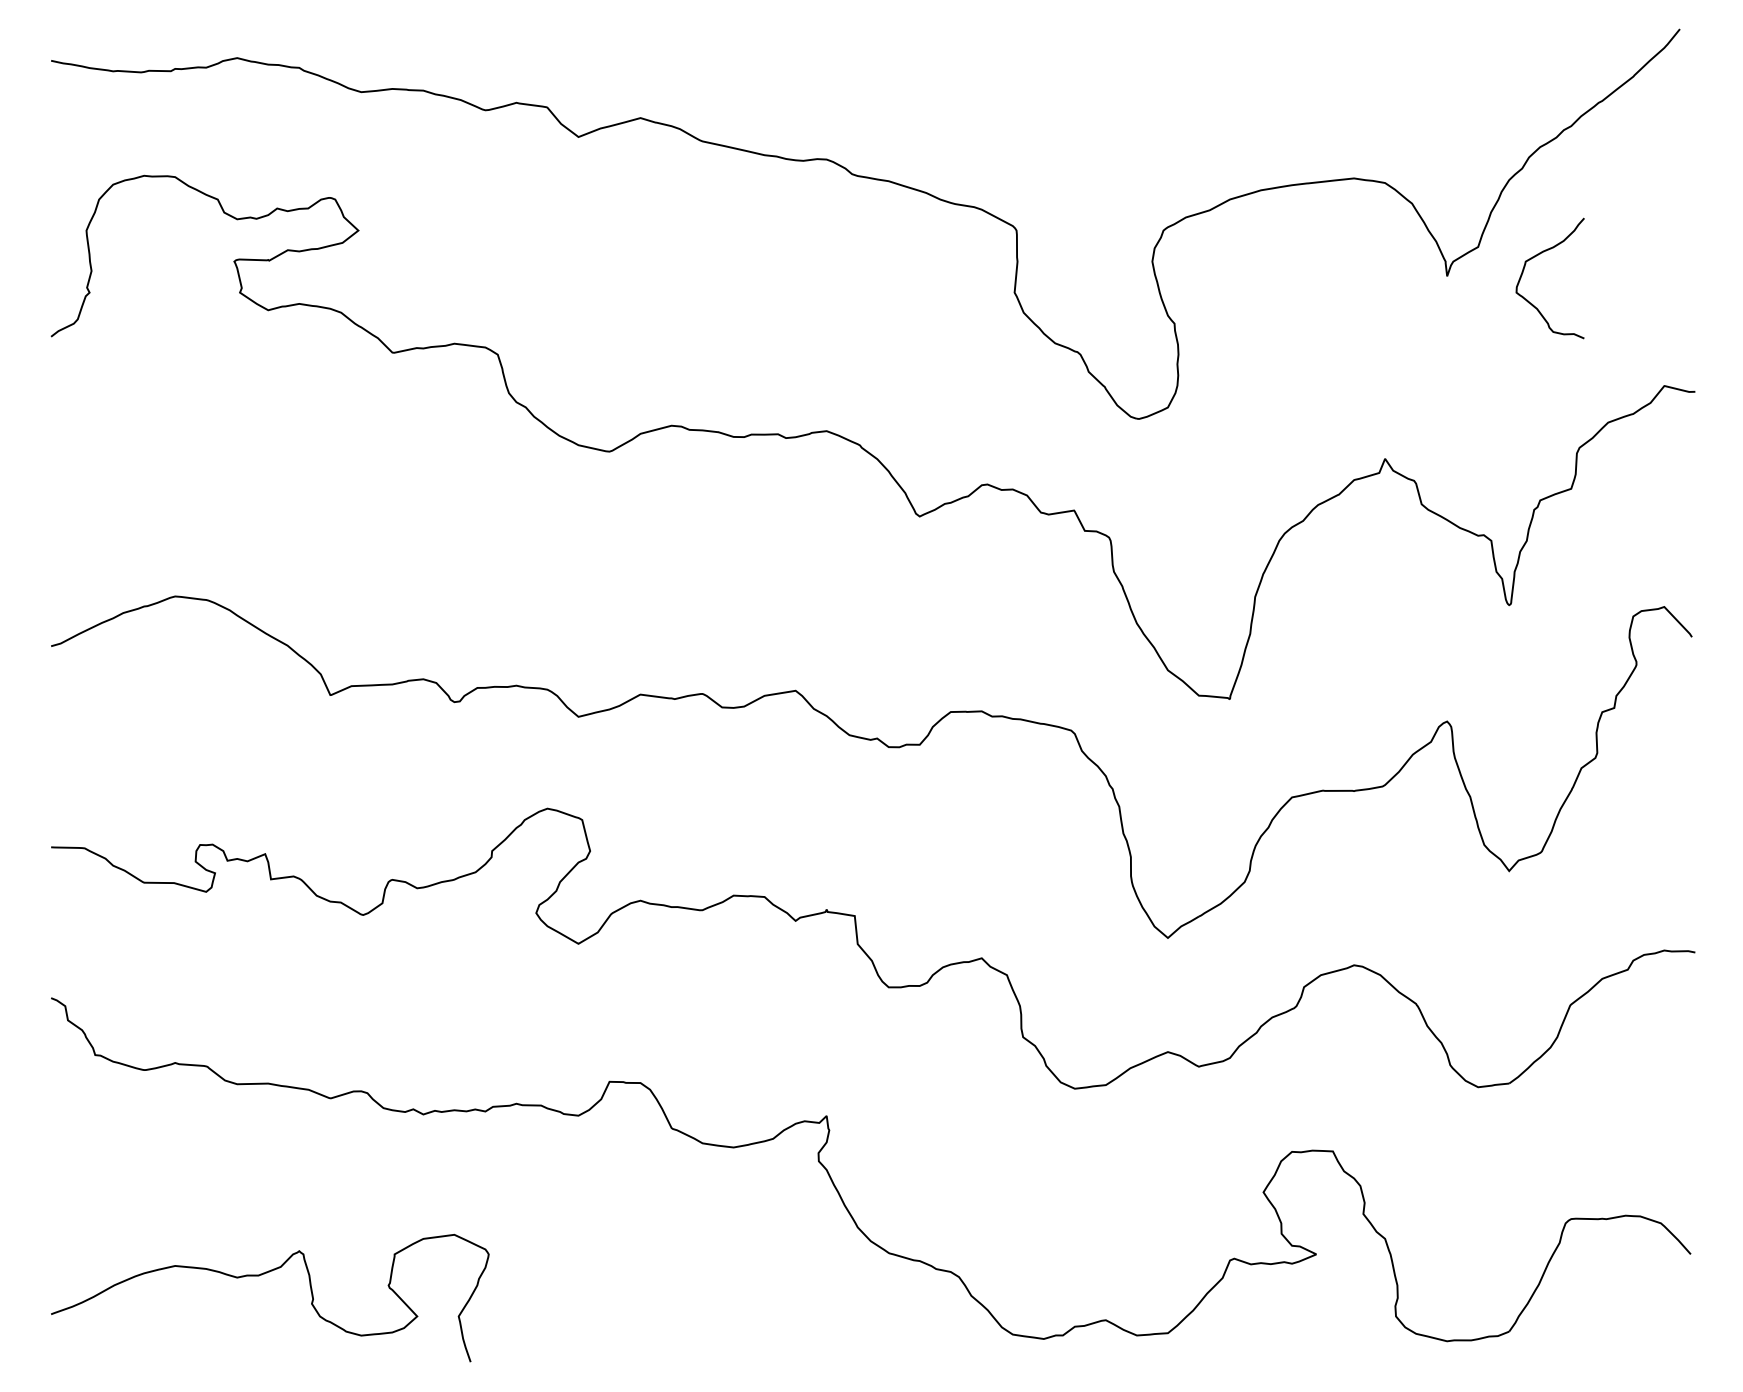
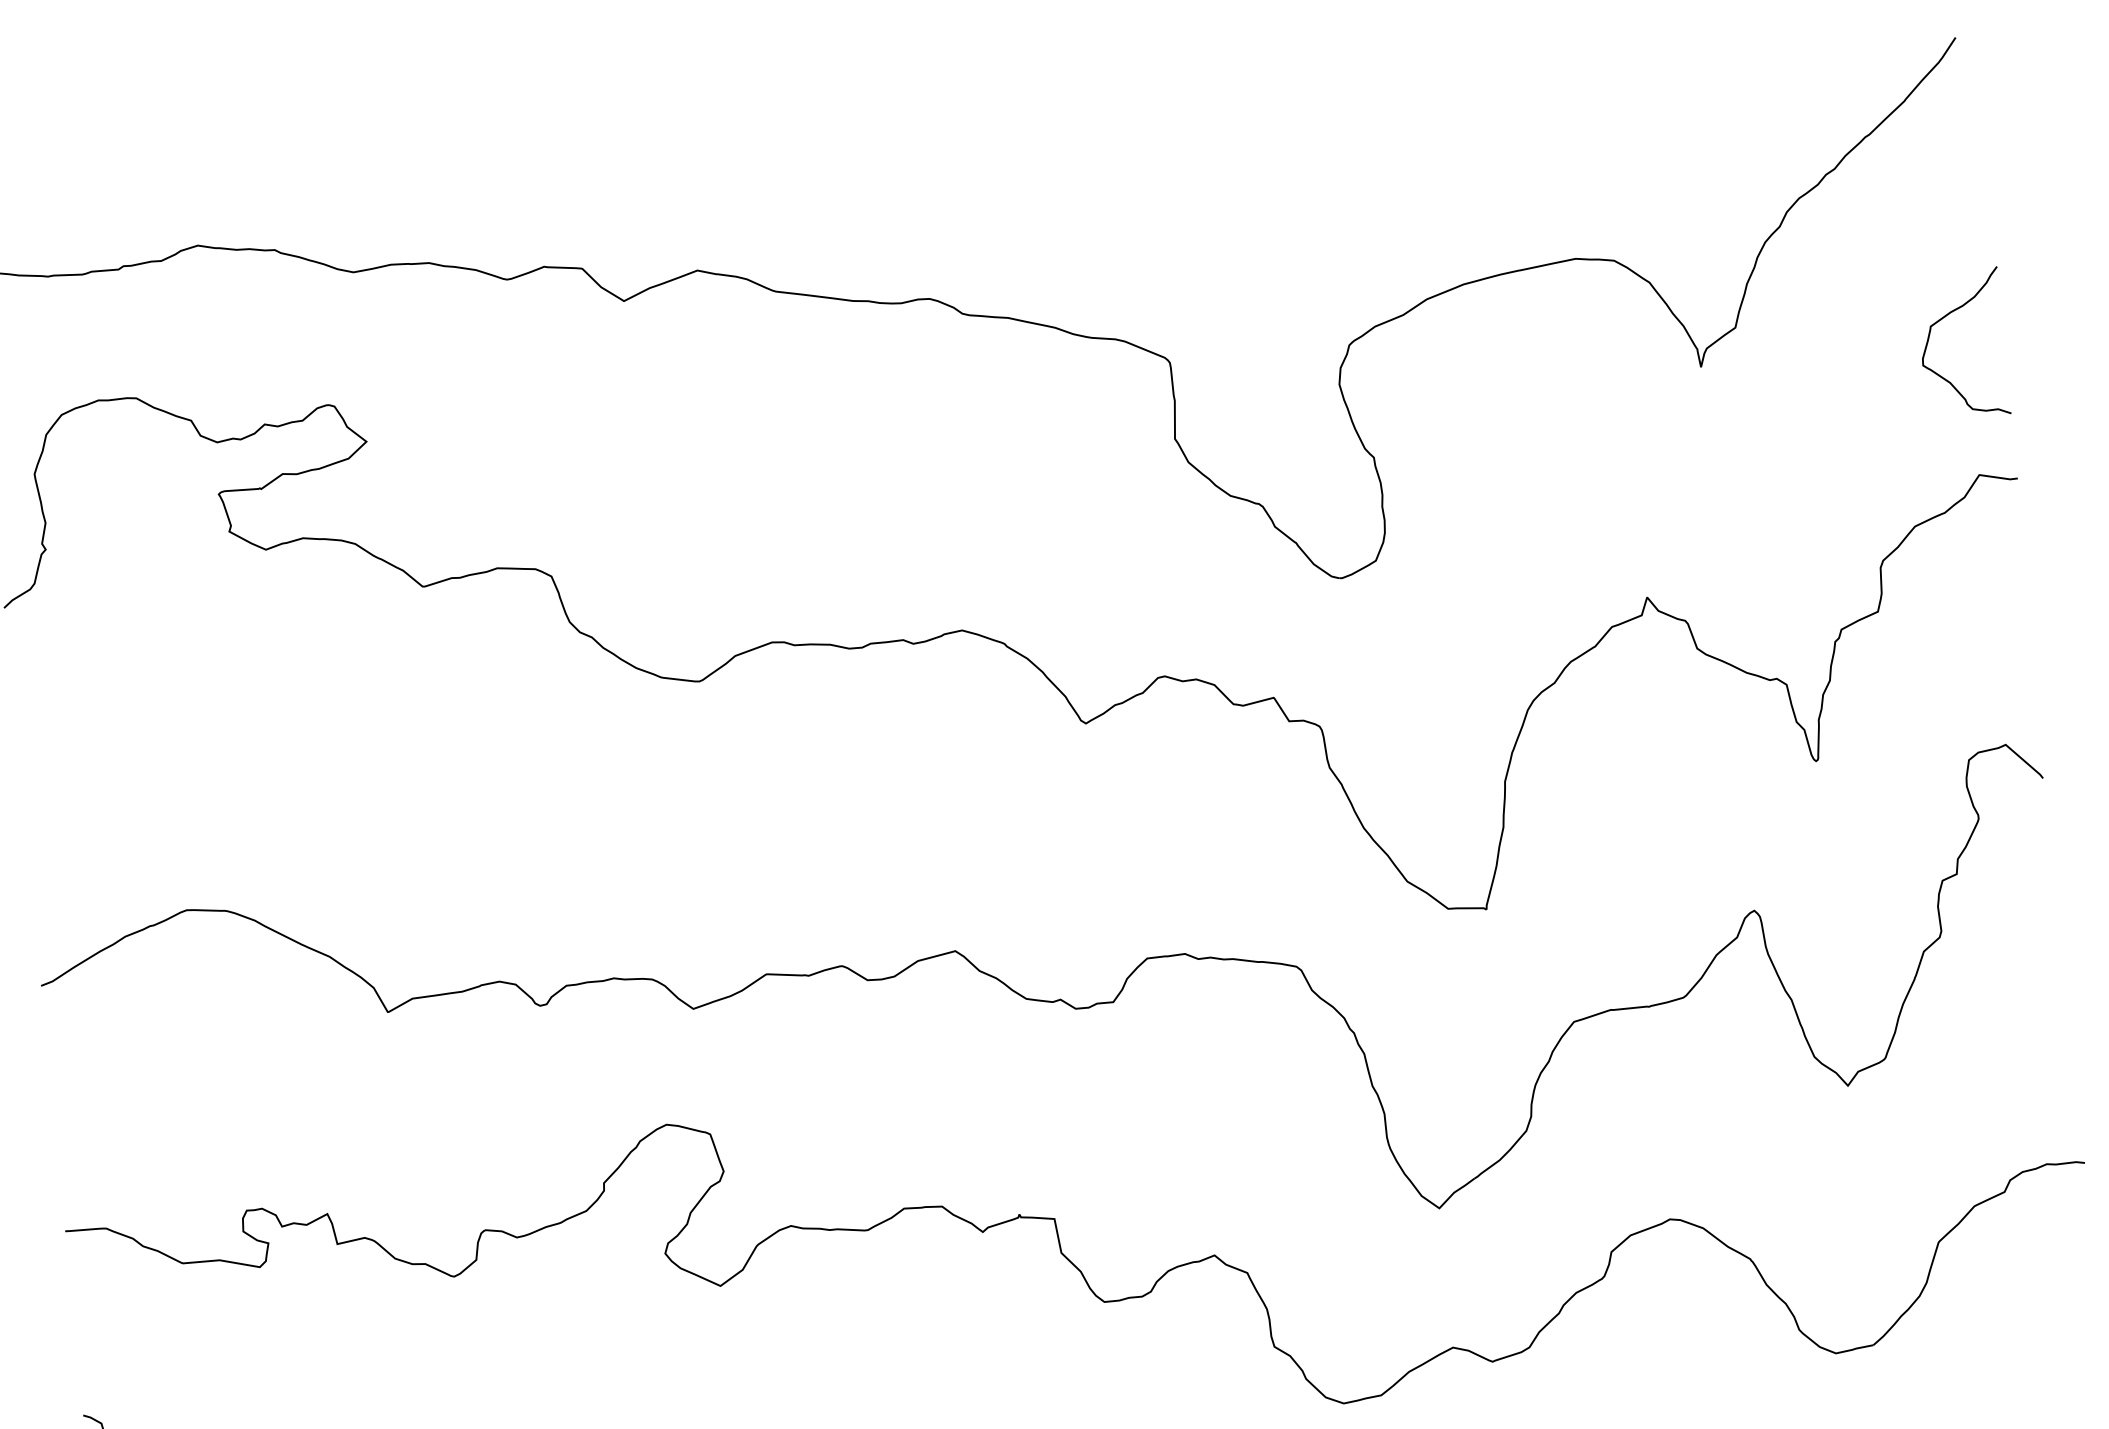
curve: (1535, 257) -> (1942, 320), moved

